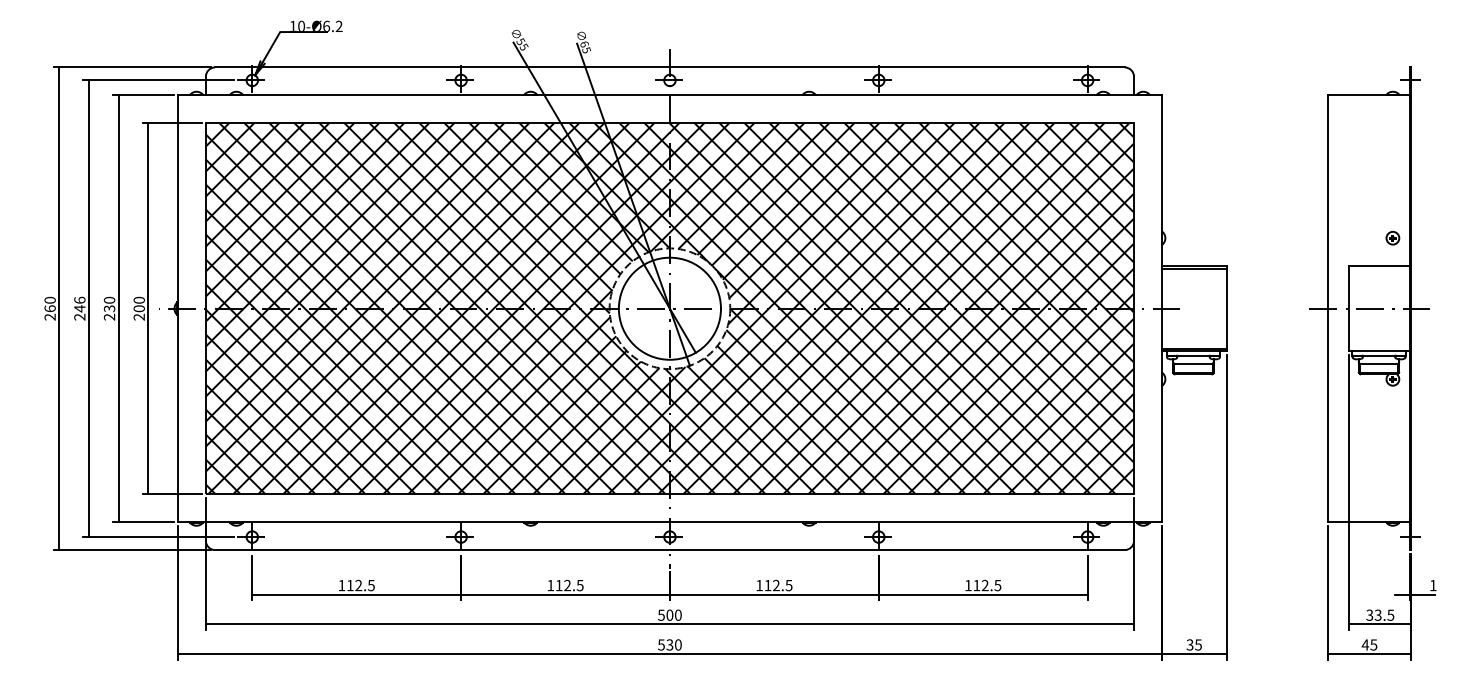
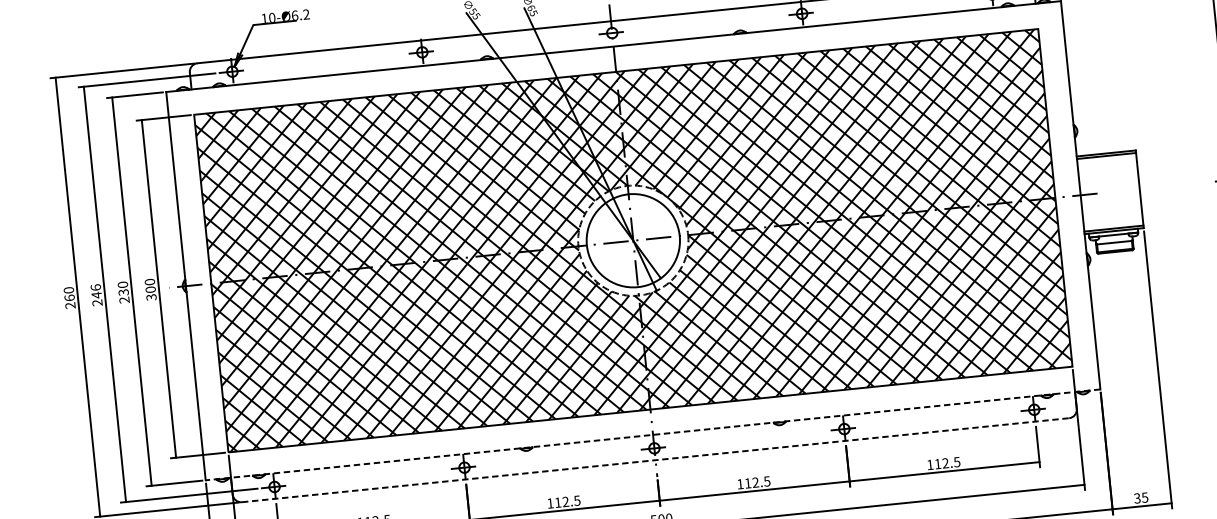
text: (139, 316) -> (151, 296), 200 -> 300
line: (669, 522) -> (652, 435), solid -> dashed
line: (669, 550) -> (655, 460), solid -> dashed

